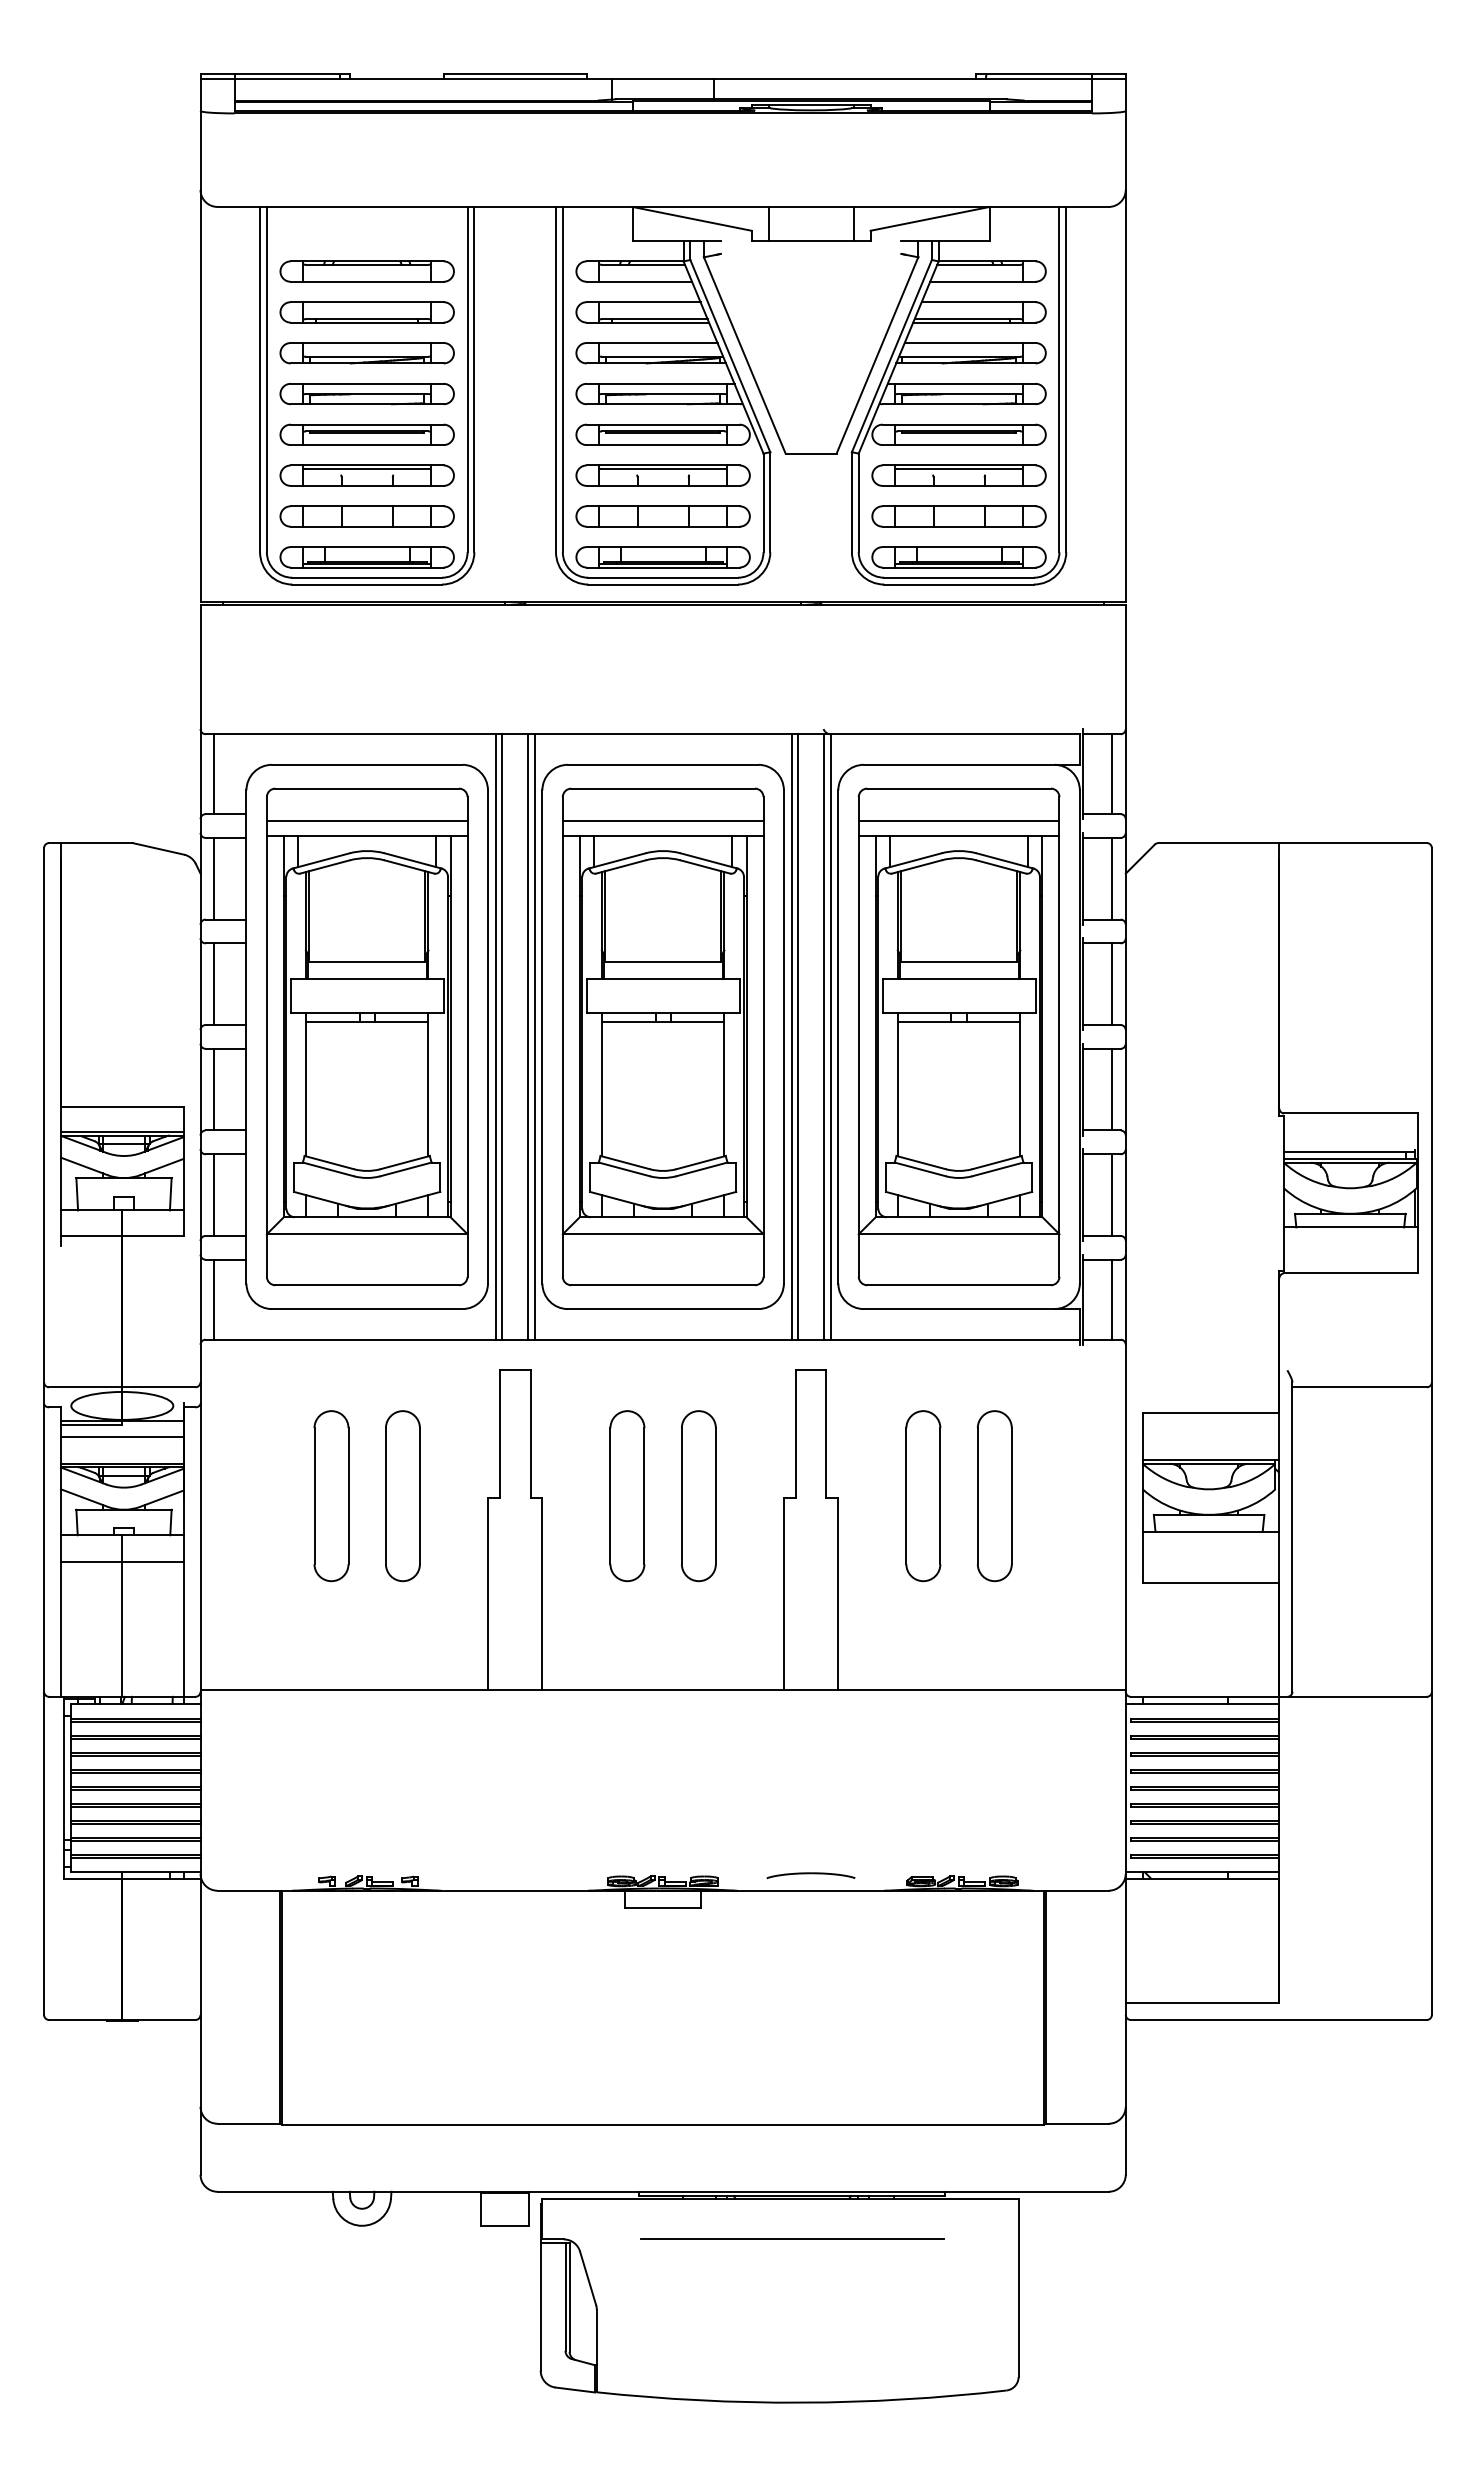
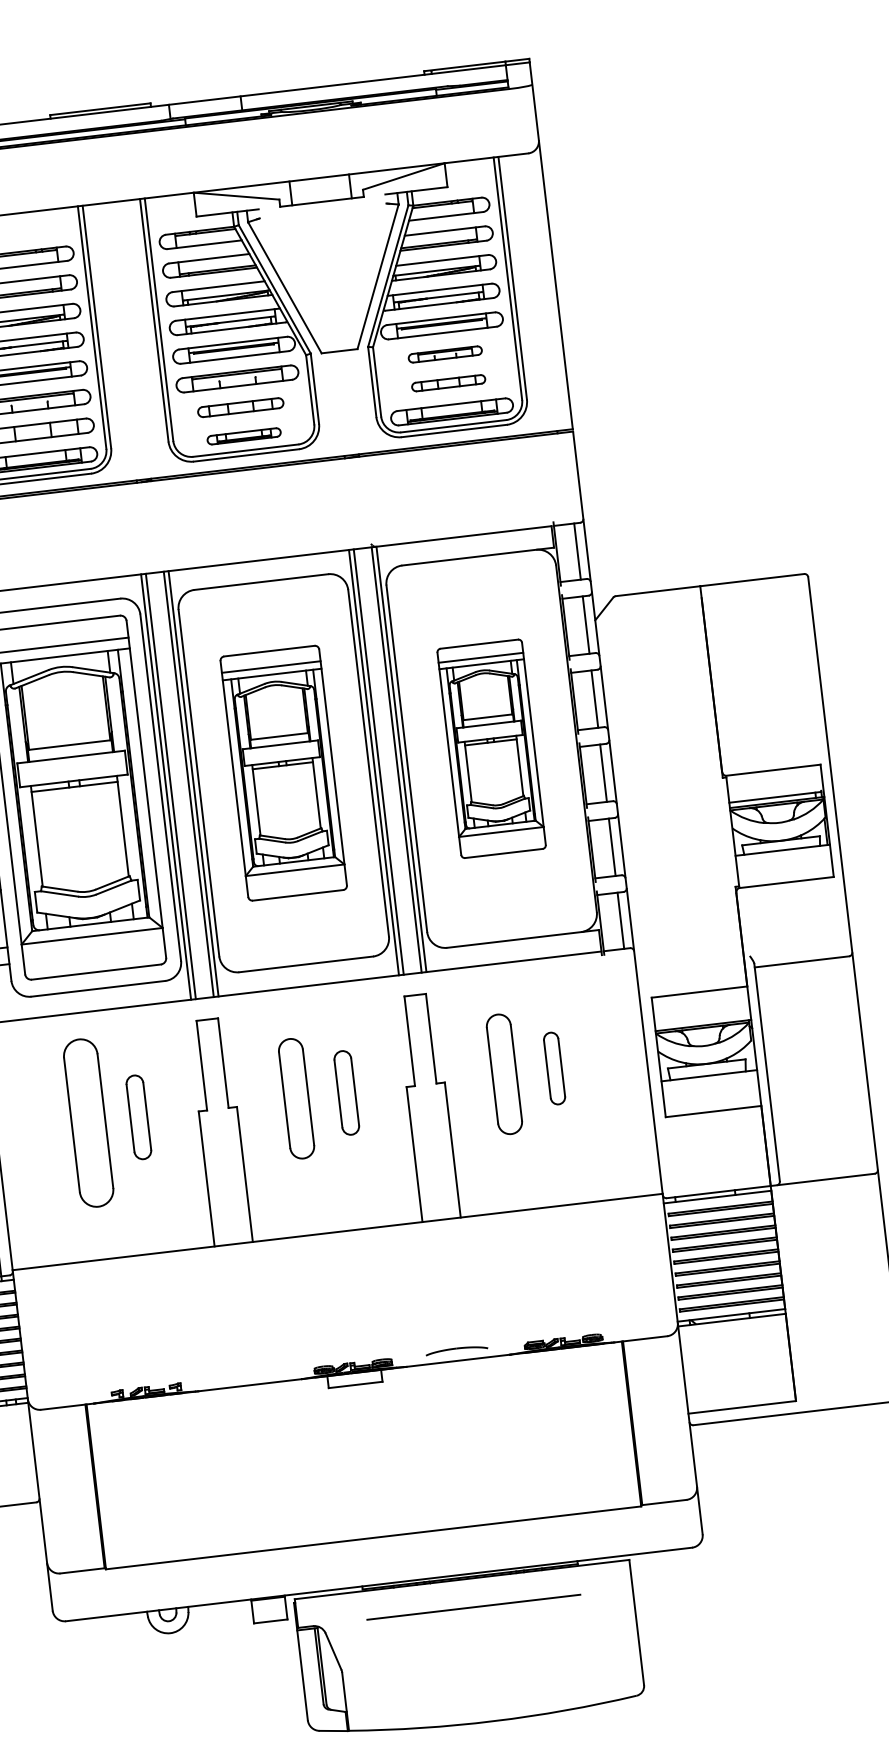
part: (958, 475) -> (444, 354), size x0.6
part: (662, 516) -> (240, 407), size x0.7
part: (958, 516) -> (448, 383), size x0.6
part: (662, 557) -> (243, 436), size x0.6
part: (662, 1036) -> (283, 772), size x0.7
part: (958, 1036) -> (491, 748), size x0.6
part: (331, 1496) -> (88, 1123), size x1.4
part: (402, 1496) -> (138, 1117), size x0.7
part: (698, 1496) -> (346, 1093), size x0.7
part: (994, 1496) -> (554, 1068), size x0.6

